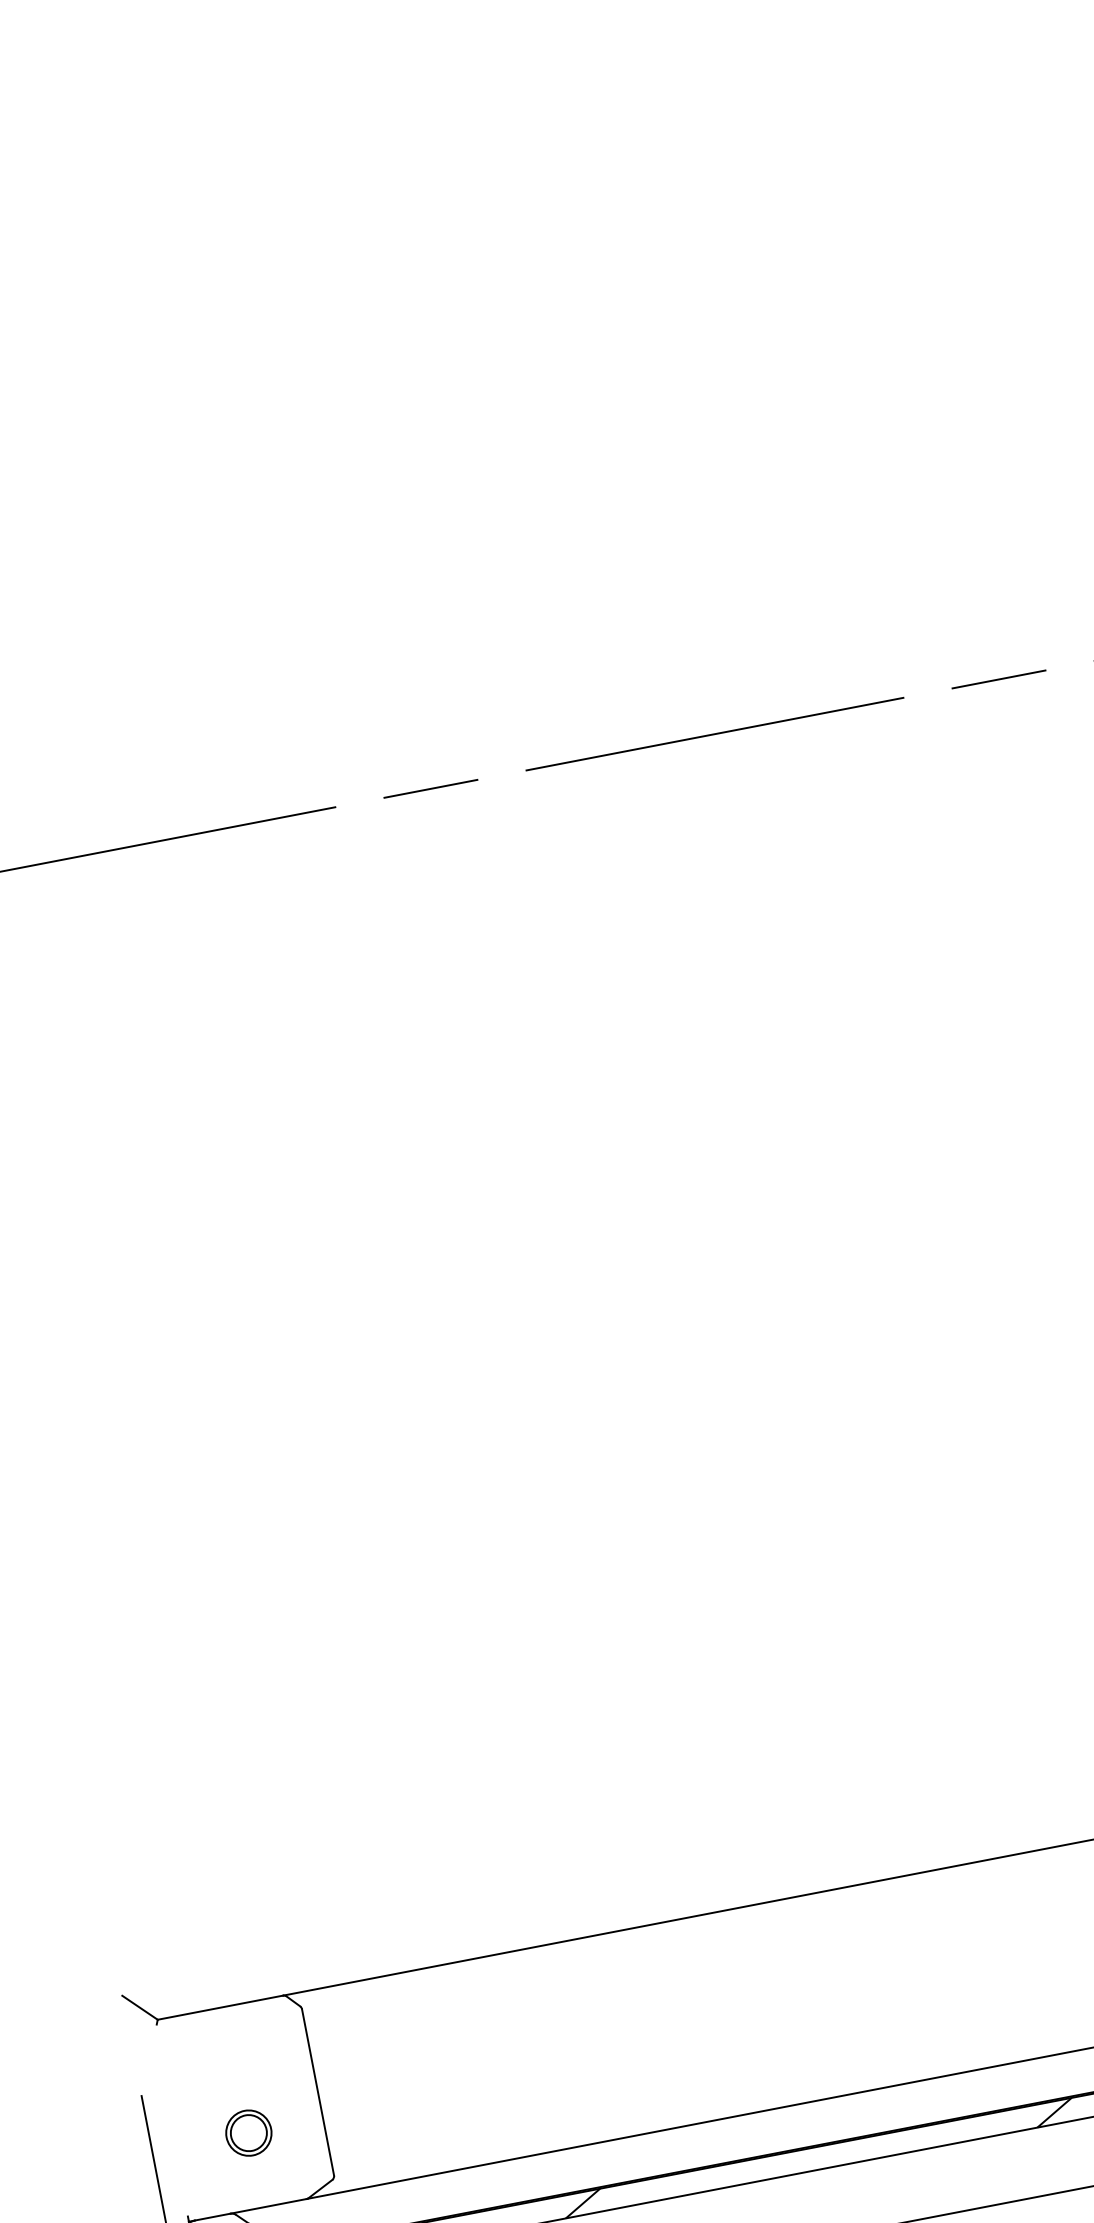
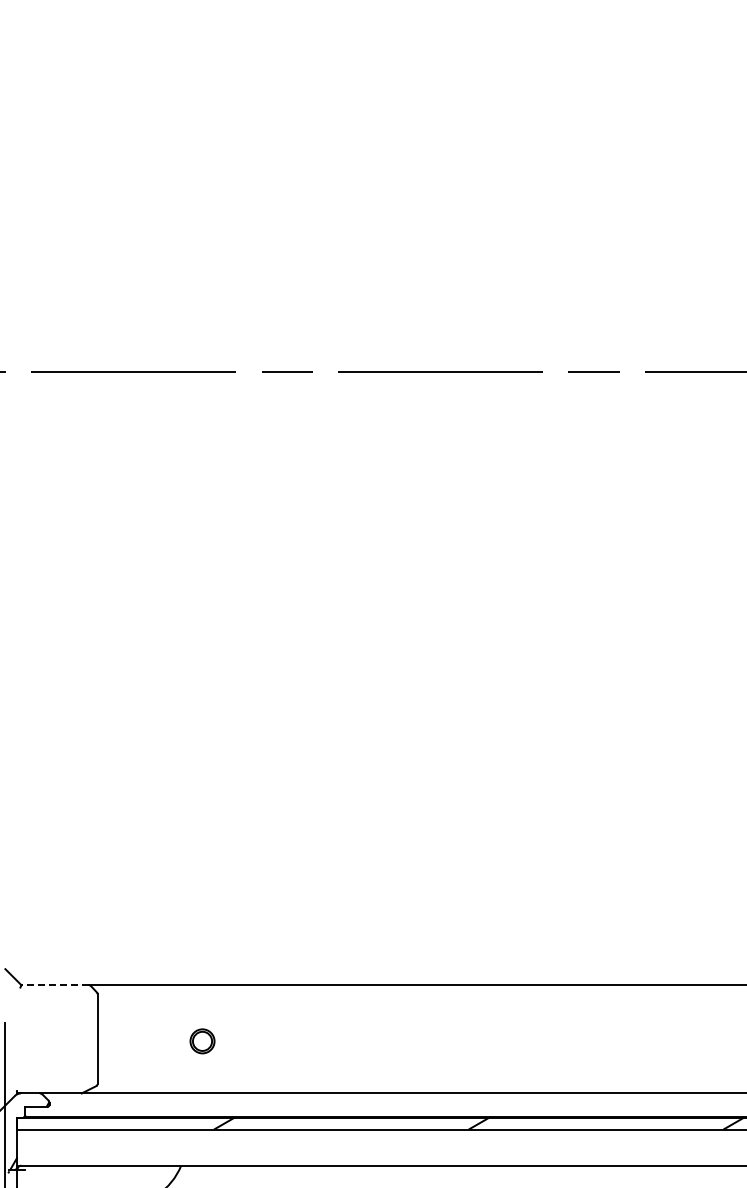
line: (220, 2008) -> (55, 985), solid -> dashed
part: (248, 2133) -> (202, 1041), moved

